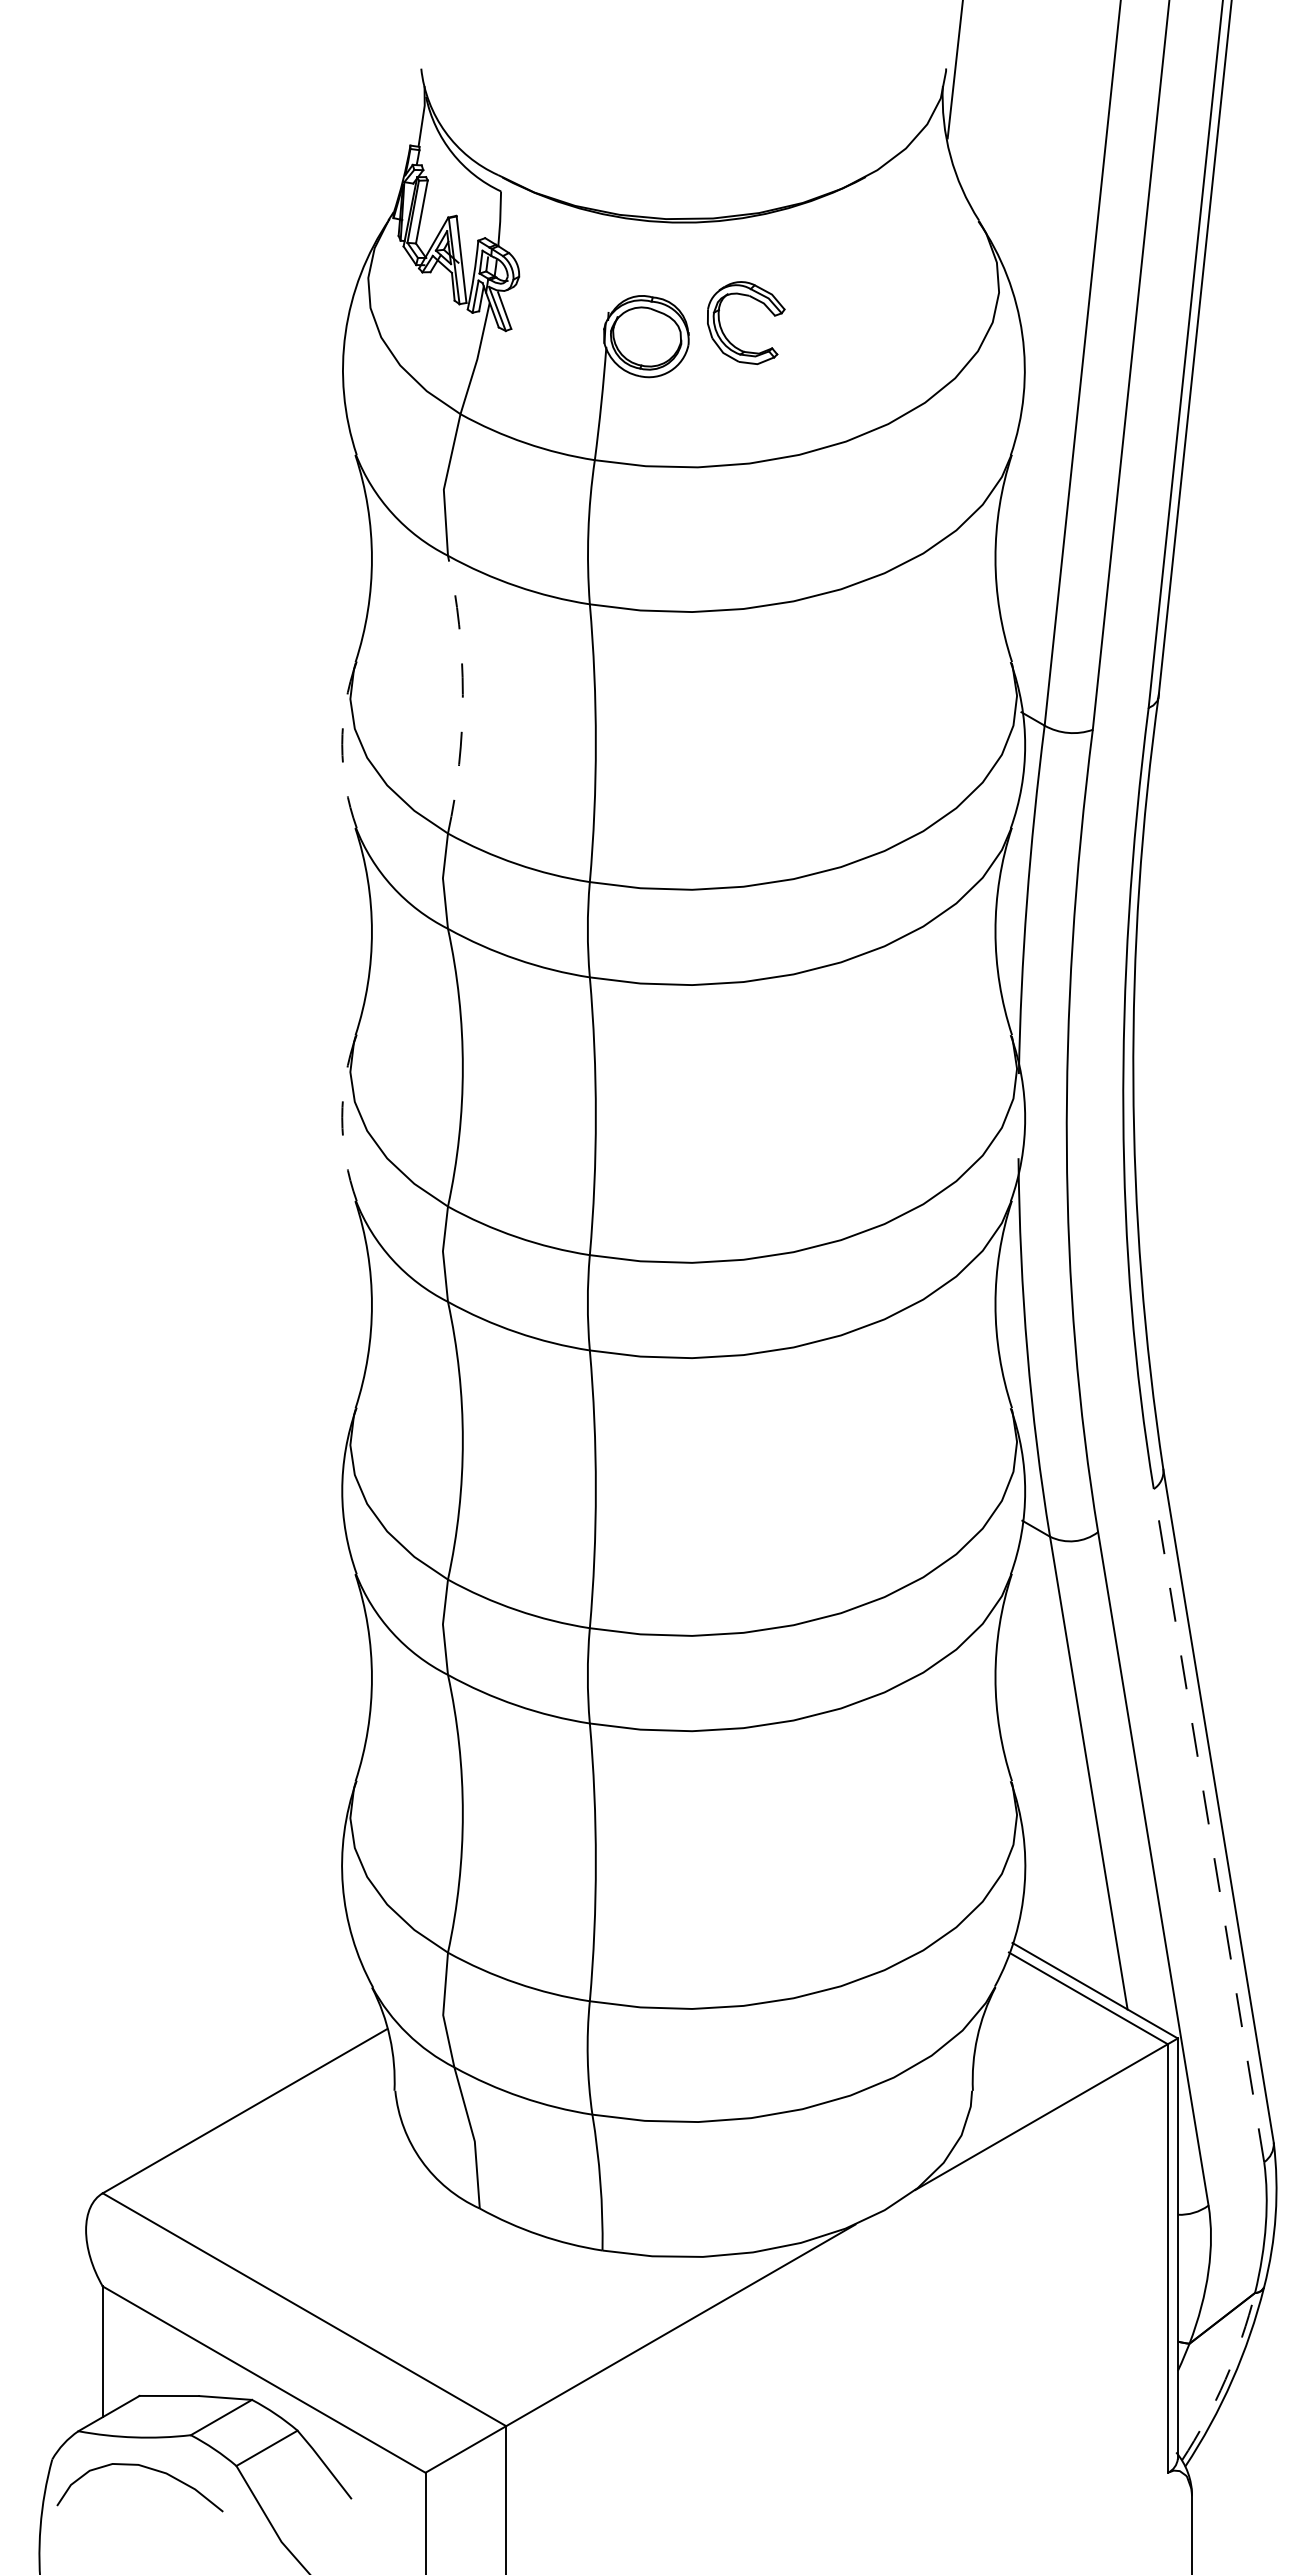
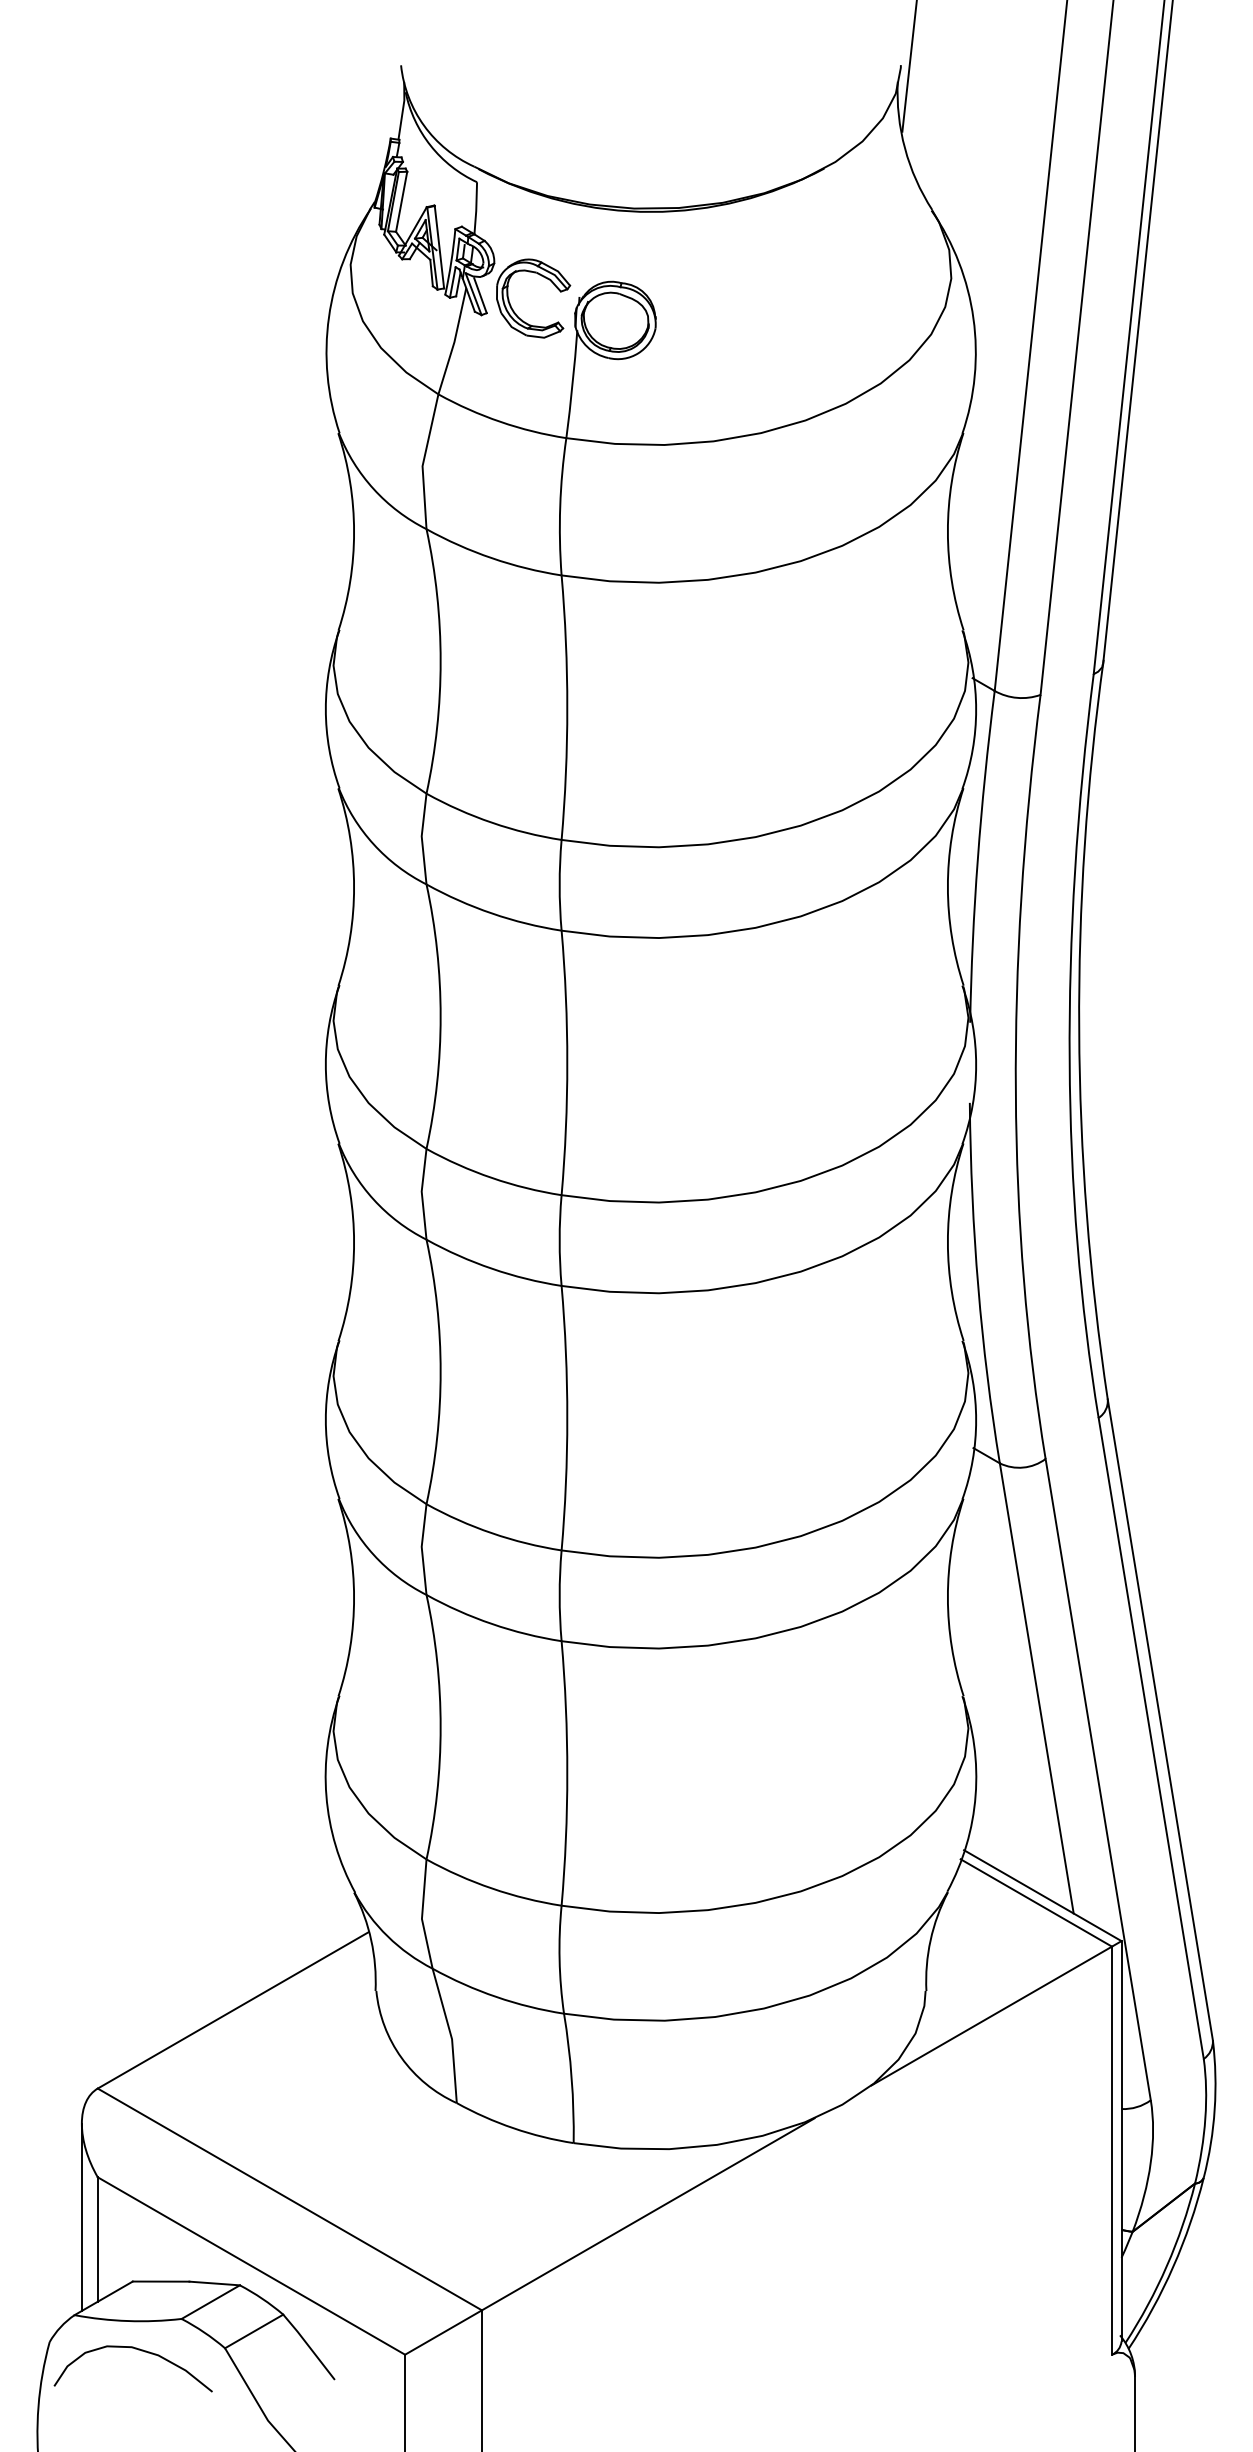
part: (728, 338) -> (516, 313), moved
arc: (462, 694) -> (440, 661), dashed -> solid
arc: (341, 745) -> (325, 709), dashed -> solid
arc: (341, 1117) -> (325, 1064), dashed -> solid
line: (1209, 1825) -> (1151, 1738), dashed -> solid
line: (85, 2327) -> (81, 2216), added
arc: (1225, 2380) -> (1166, 2266), dashed -> solid

